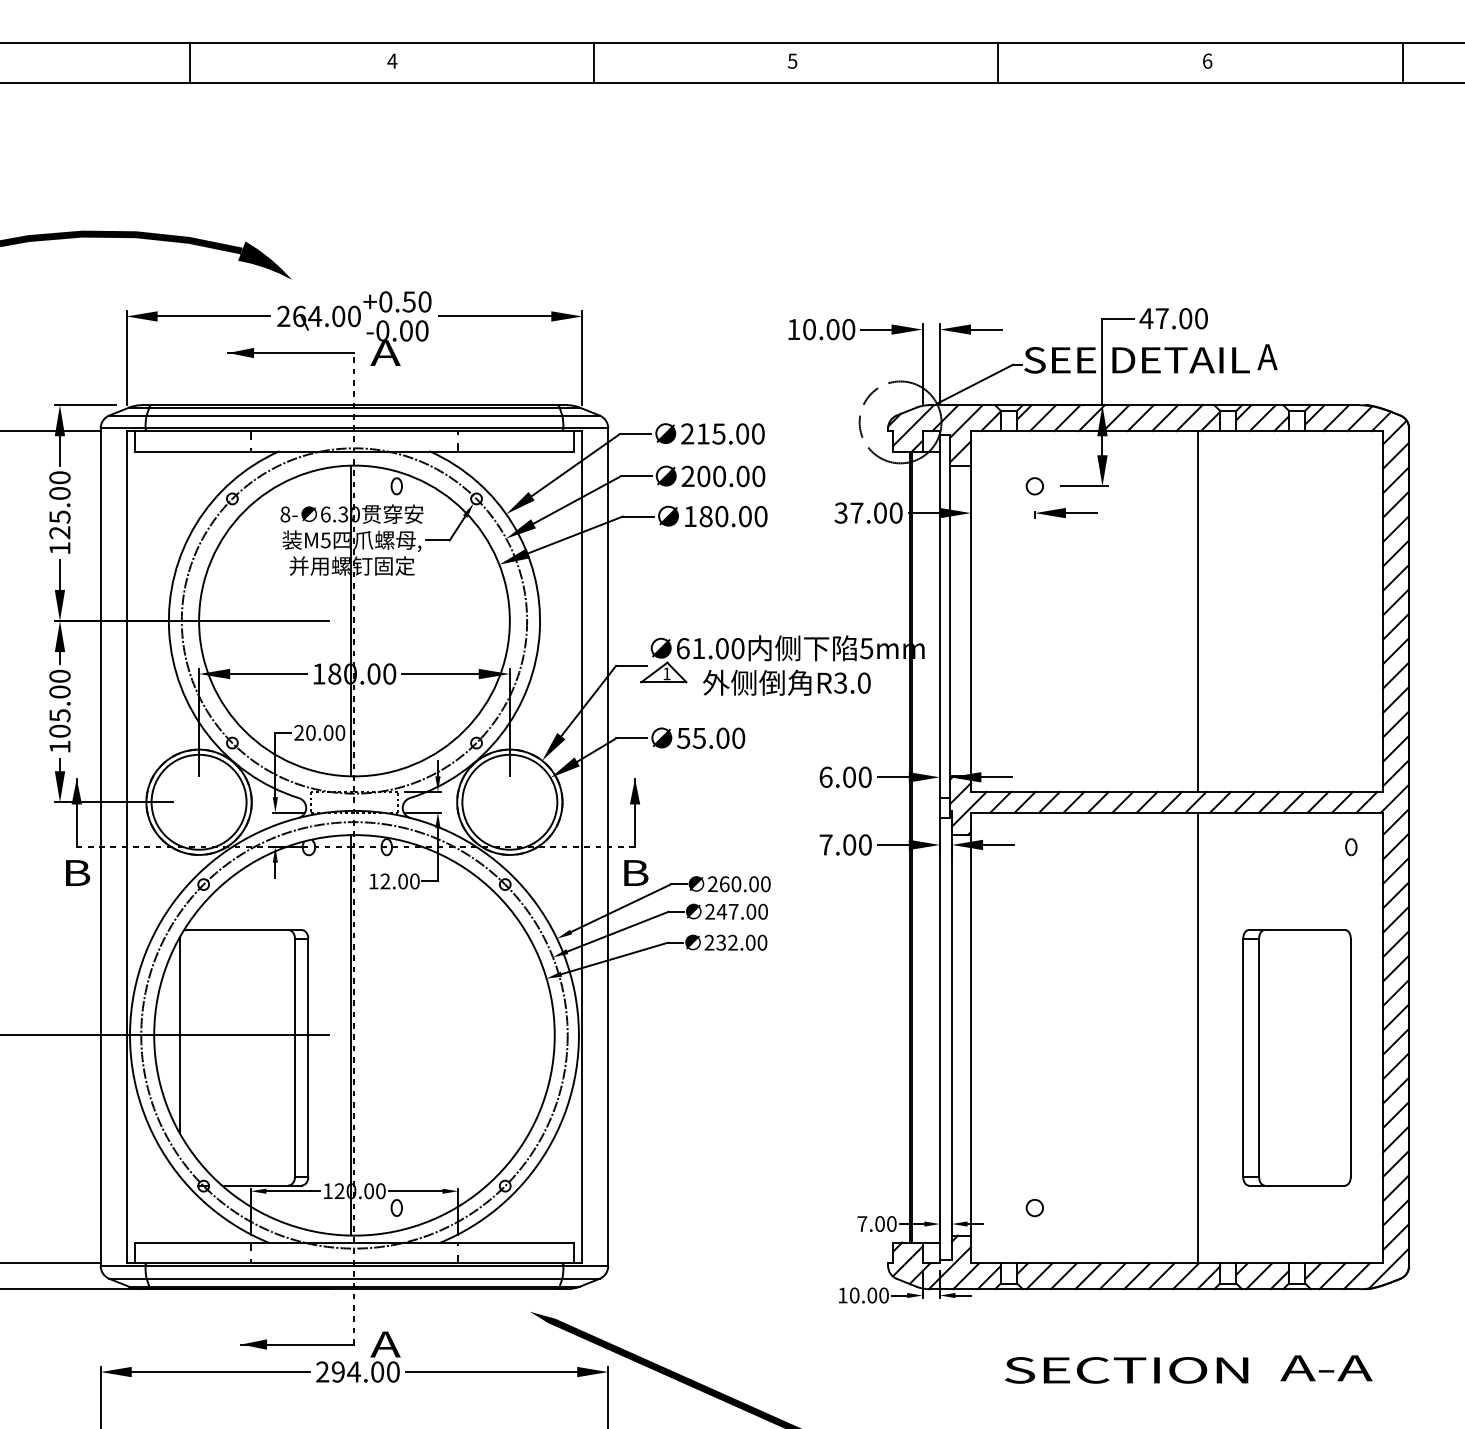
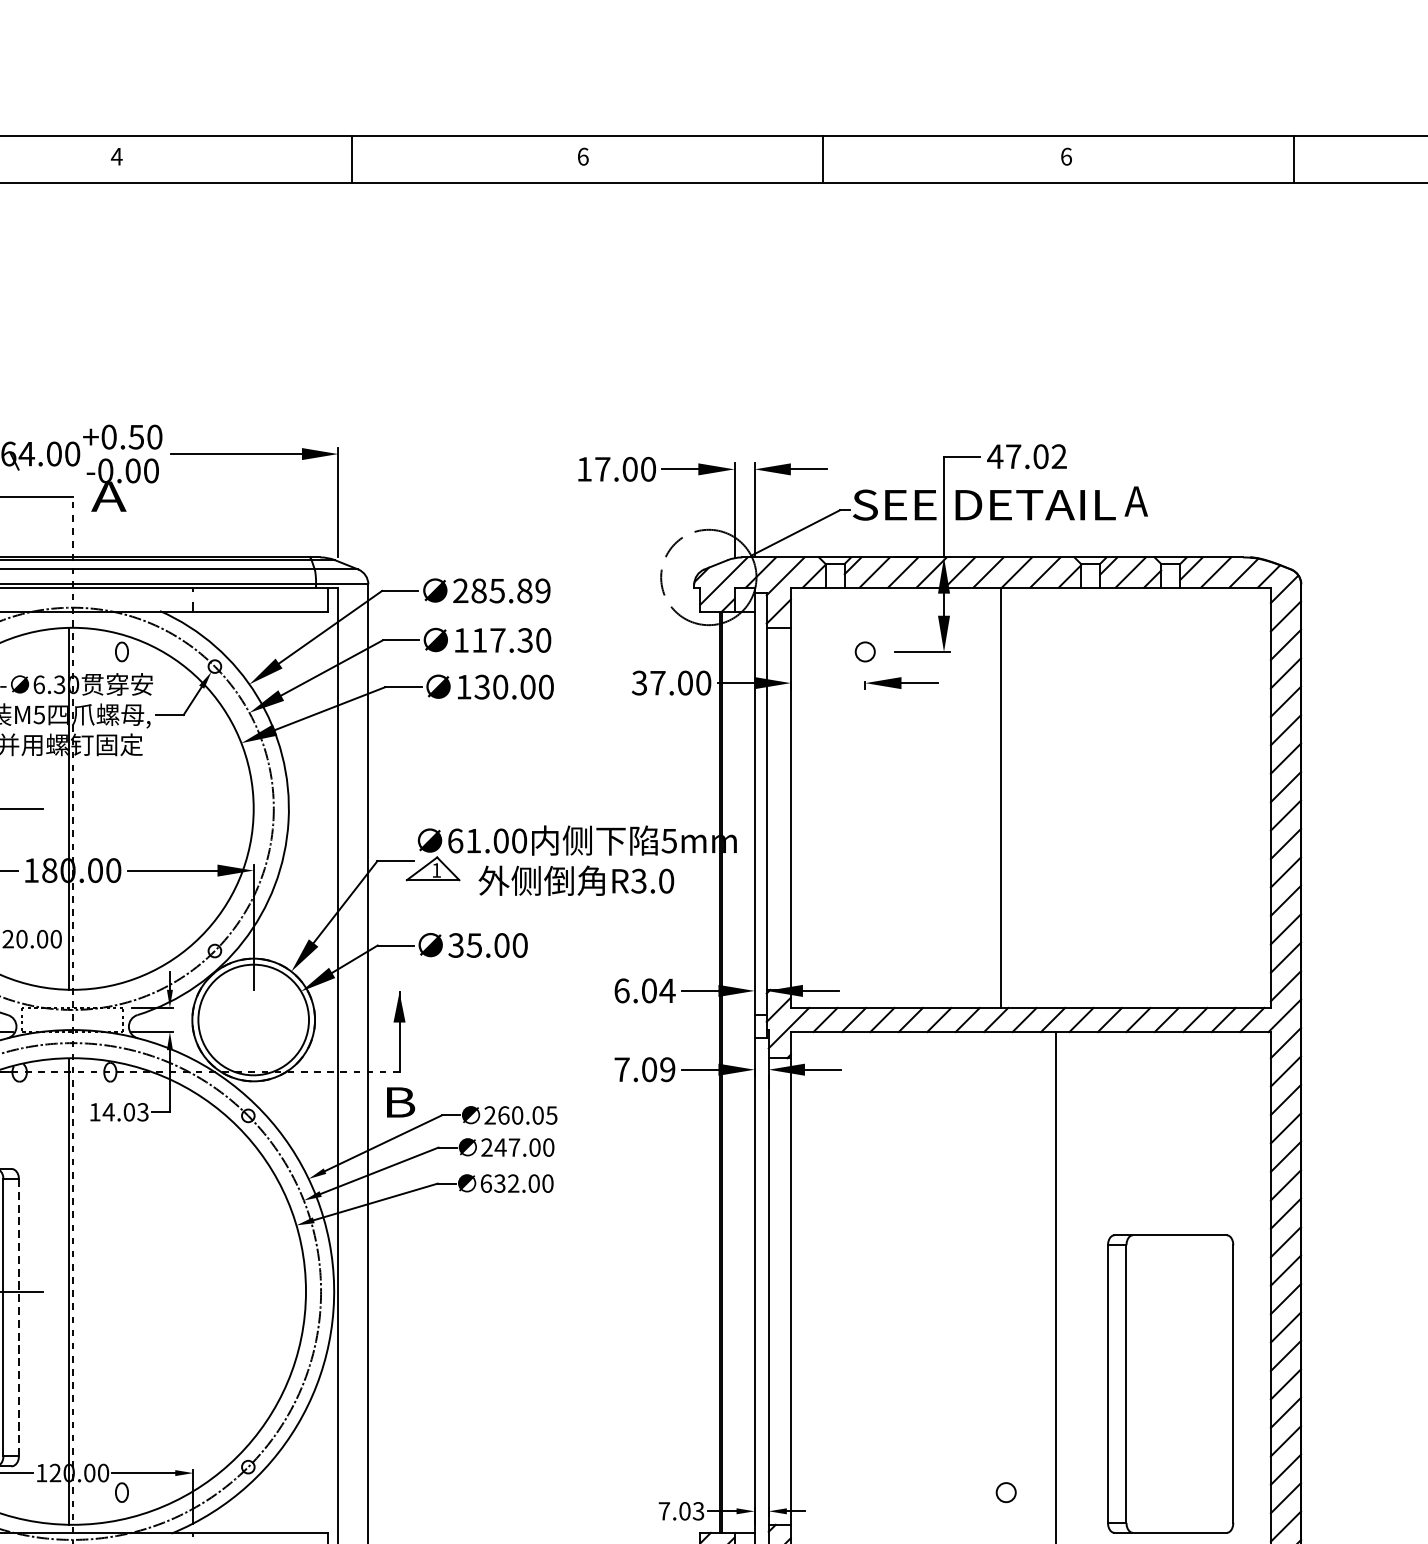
text: (792, 60) -> (582, 155), 5 -> 6
text: (1201, 318) -> (1059, 456), 47.00 -> 47.02
text: (809, 329) -> (602, 469), 10.00 -> 17.00
text: (730, 433) -> (510, 590), 215.00 -> 285.89
text: (715, 476) -> (493, 640), 200.00 -> 117.30
text: (705, 516) -> (481, 687), 180.00 -> 130.00
line: (1198, 611) -> (1001, 797), moved
text: (683, 737) -> (455, 944), 55.00 -> 35.00
text: (865, 776) -> (667, 989), 6.00 -> 6.04
text: (864, 844) -> (666, 1069), 7.00 -> 7.09
part: (1351, 847) -> (1234, 1072), removed
text: (399, 881) -> (125, 1112), 12.00 -> 14.03
text: (765, 884) -> (551, 1115), 260.00 -> 260.05
text: (709, 942) -> (486, 1183), 232.00 -> 632.00
part: (1296, 1057) -> (1170, 1383), moved
line: (308, 1058) -> (19, 1318), solid -> dashed
circle: (1034, 1208) -> (1005, 1493), moved
text: (891, 1223) -> (698, 1510), 7.00 -> 7.03

